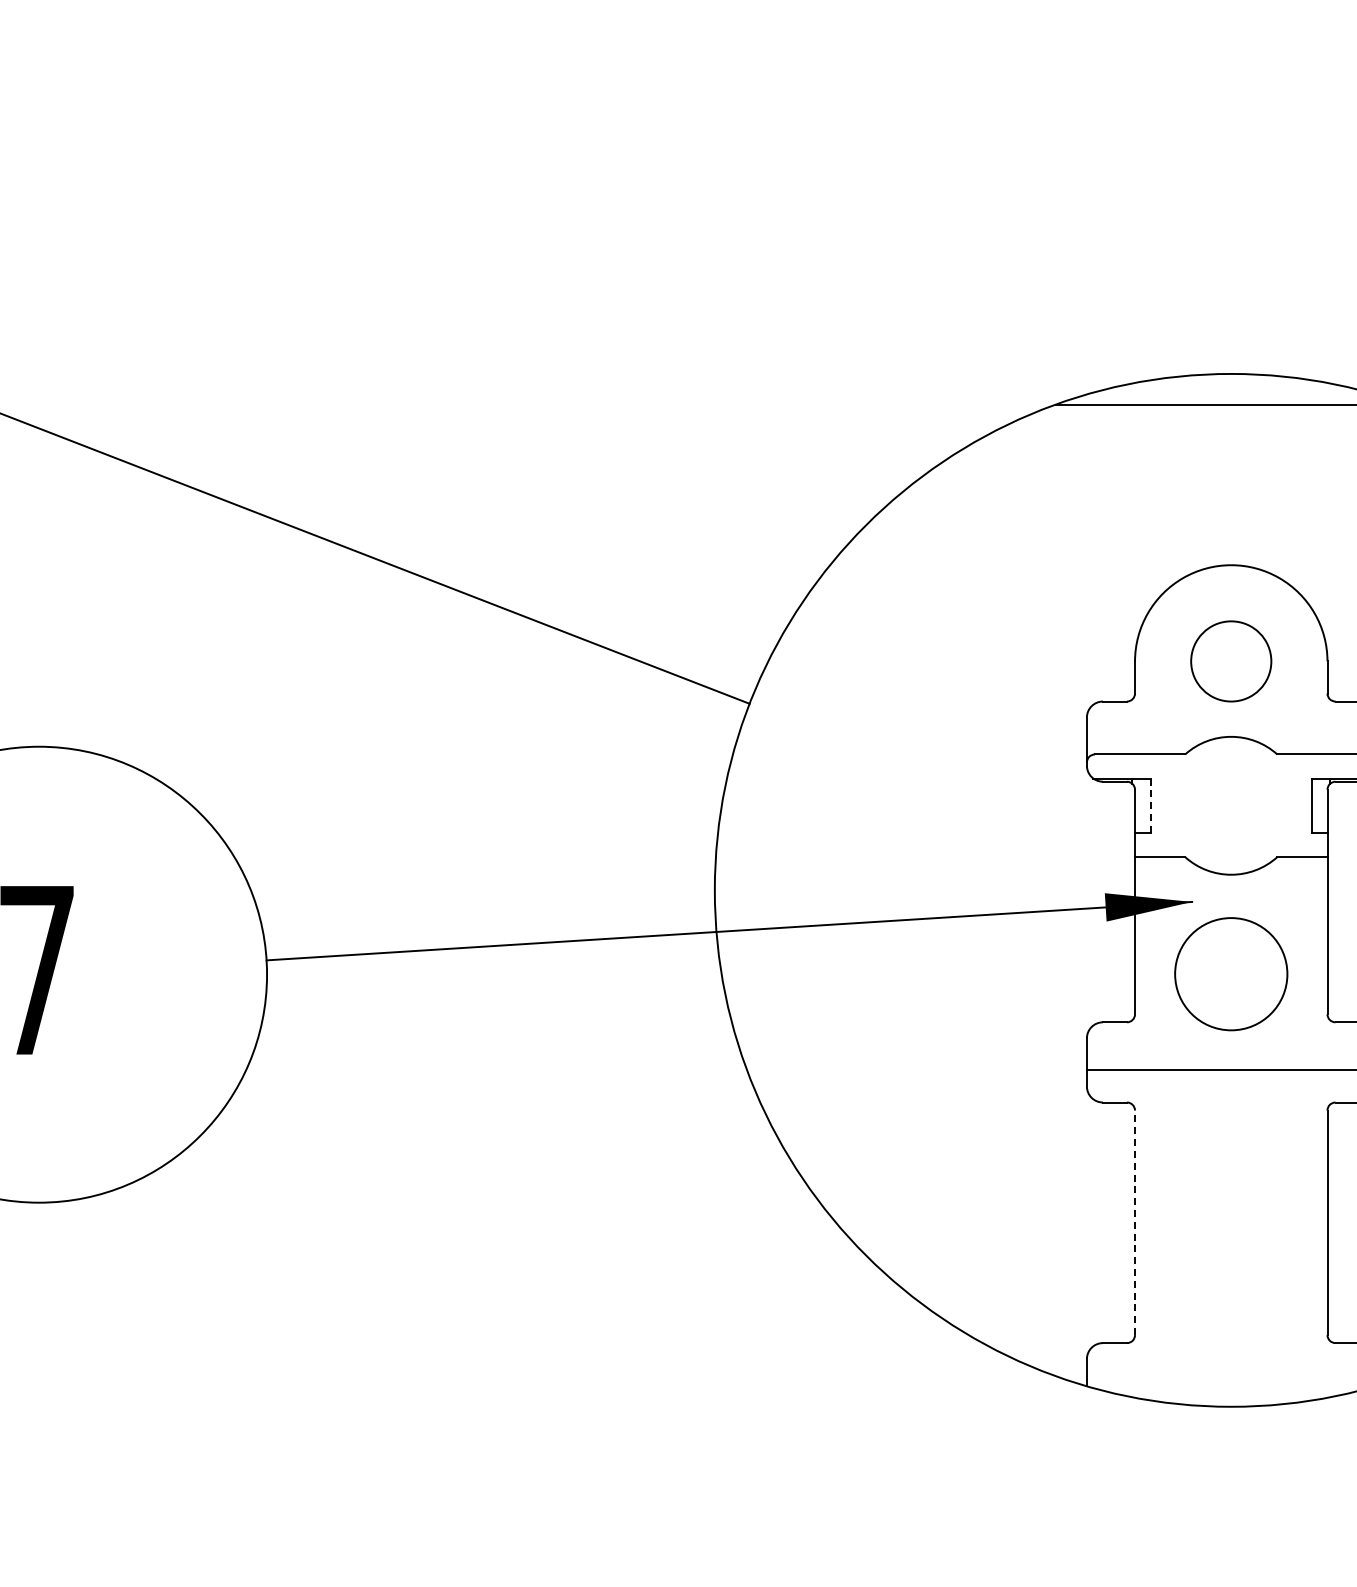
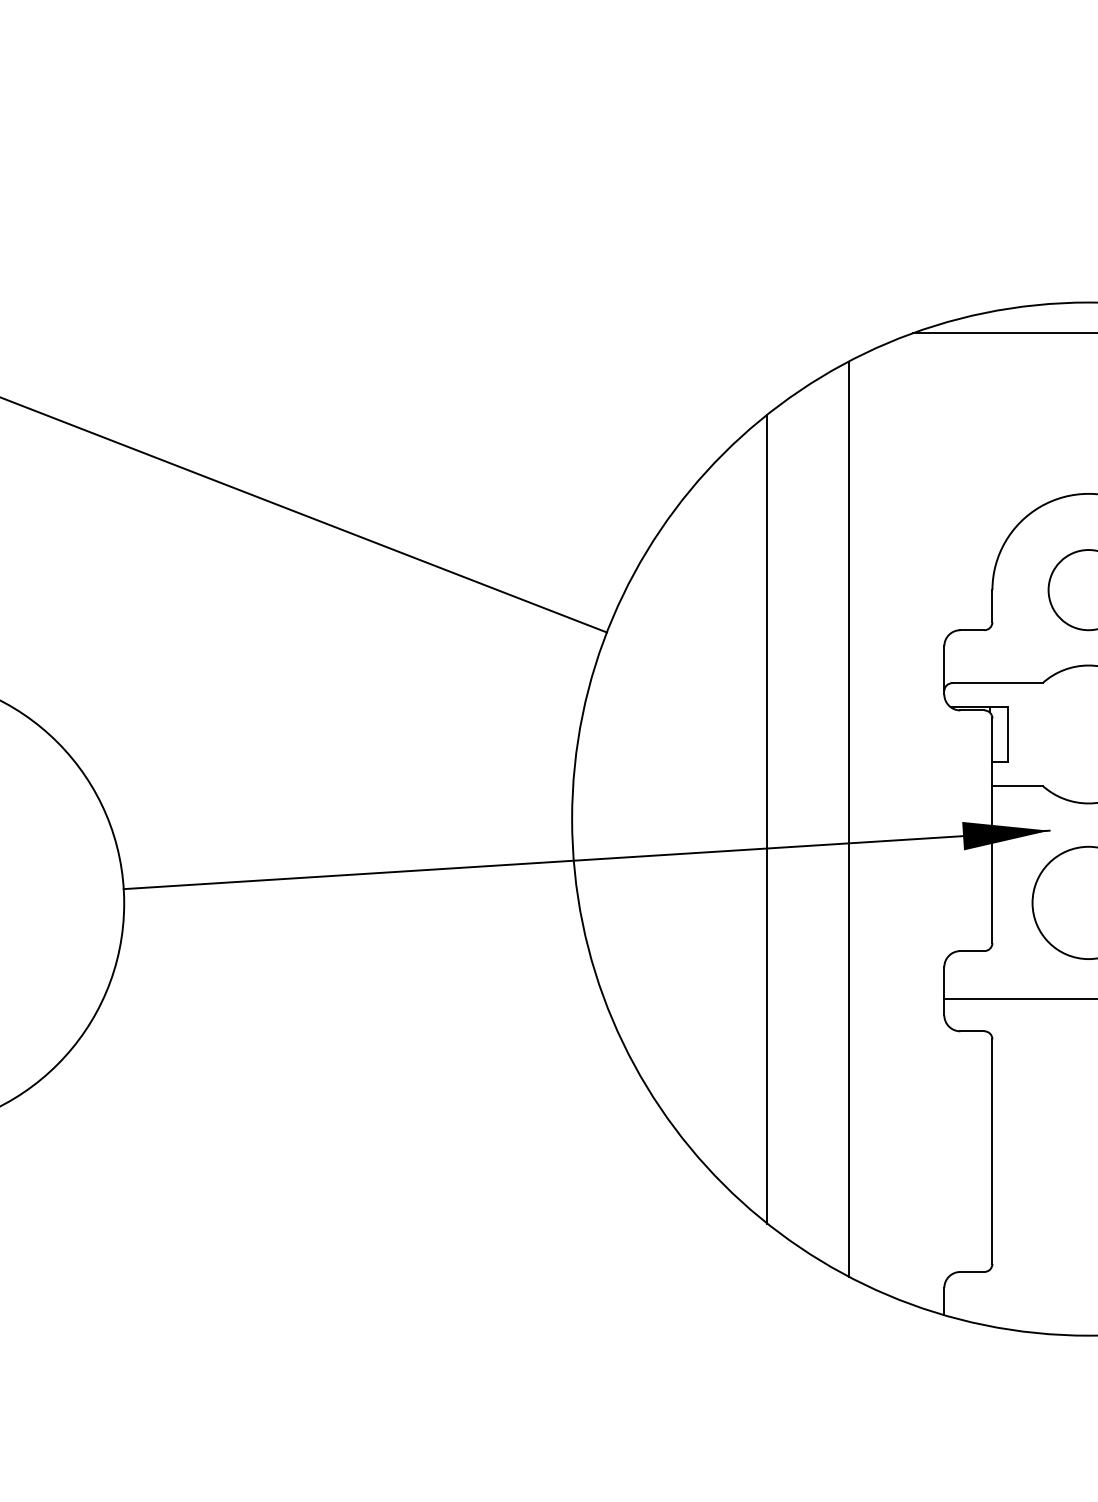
line: (1150, 806) -> (1007, 735), dashed -> solid
line: (991, 889) -> (848, 818), added
line: (909, 890) -> (766, 819), added
line: (1135, 1222) -> (992, 1151), dashed -> solid

